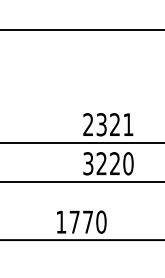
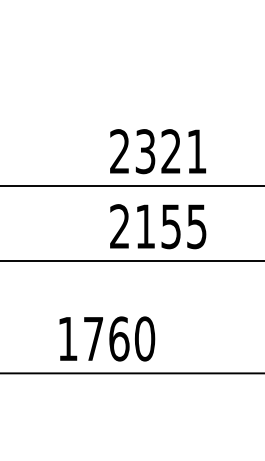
text: (108, 163) -> (158, 226), 3220 -> 2155
text: (88, 221) -> (120, 337), 1770 -> 1760

